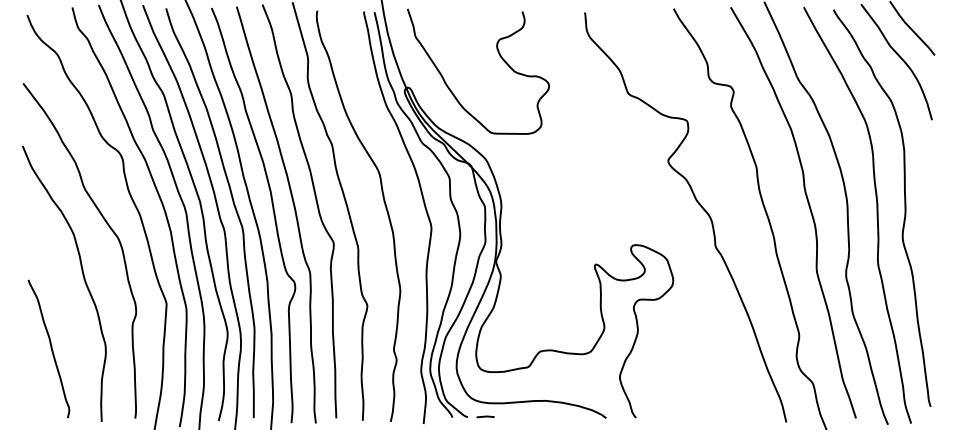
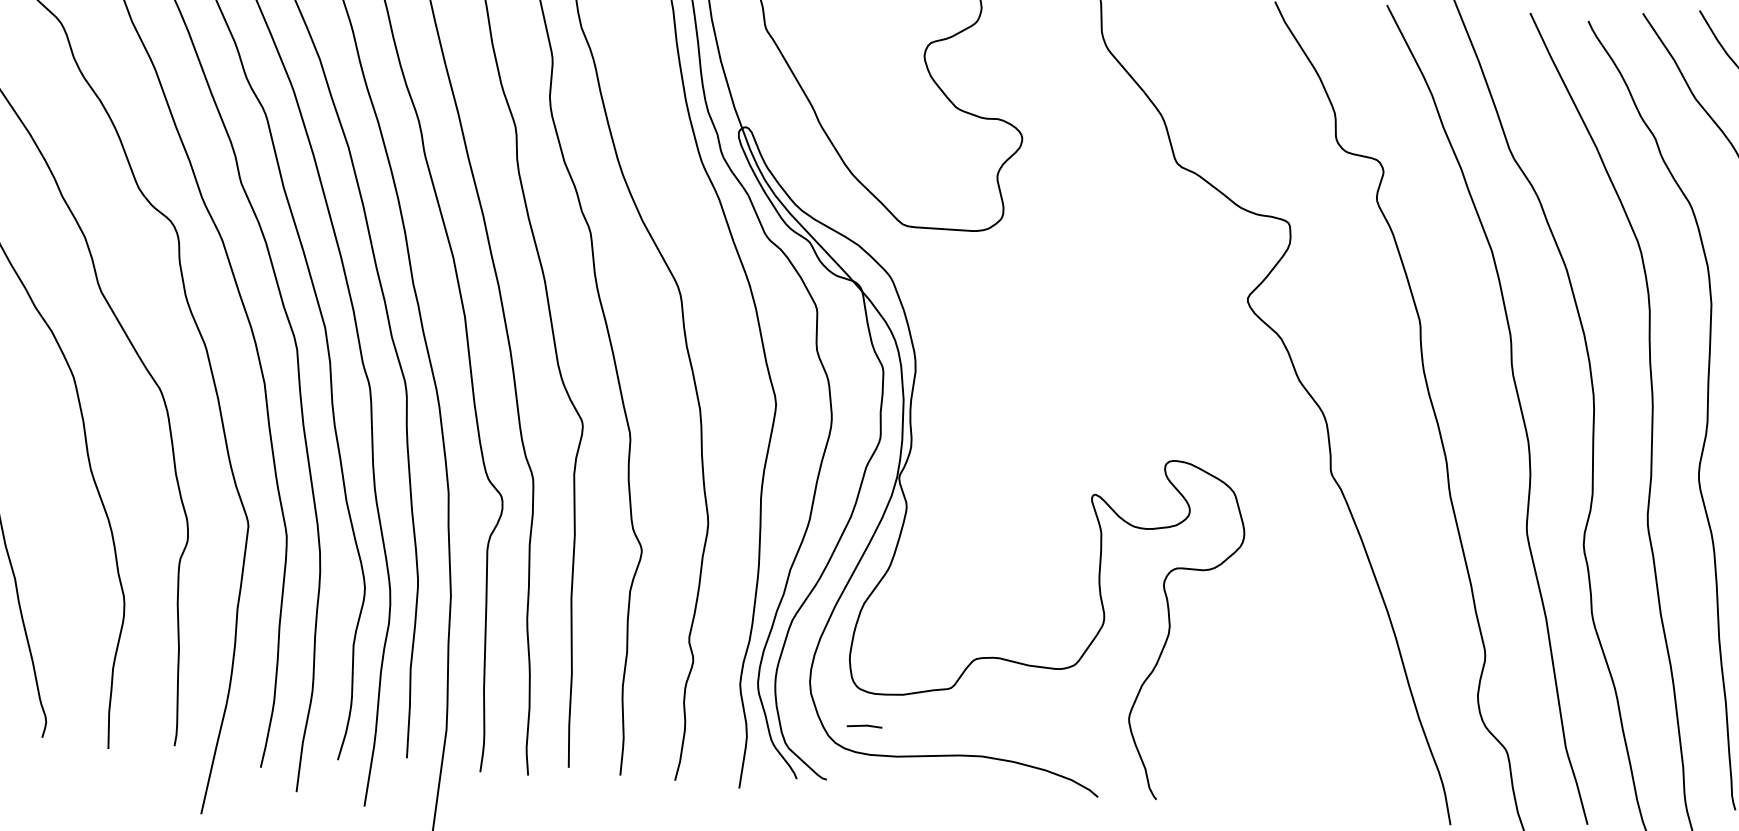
line: (485, 416) -> (864, 725), moved

